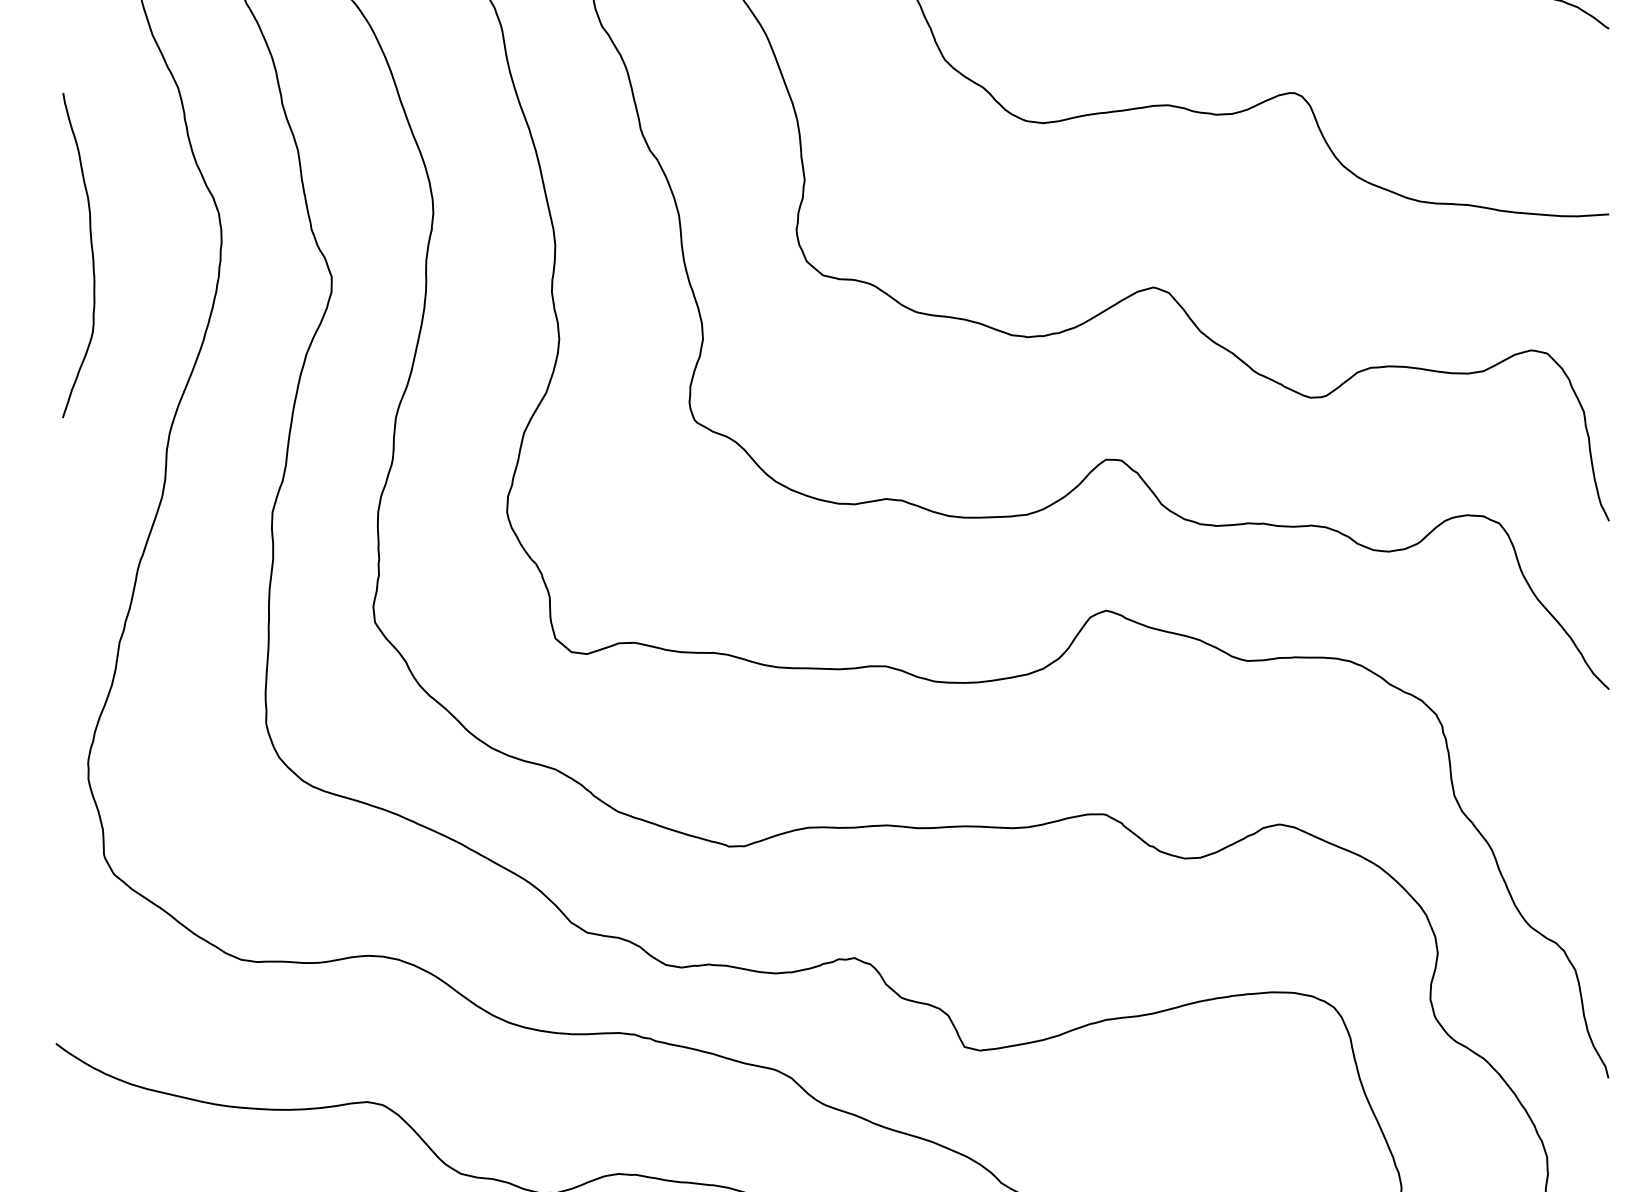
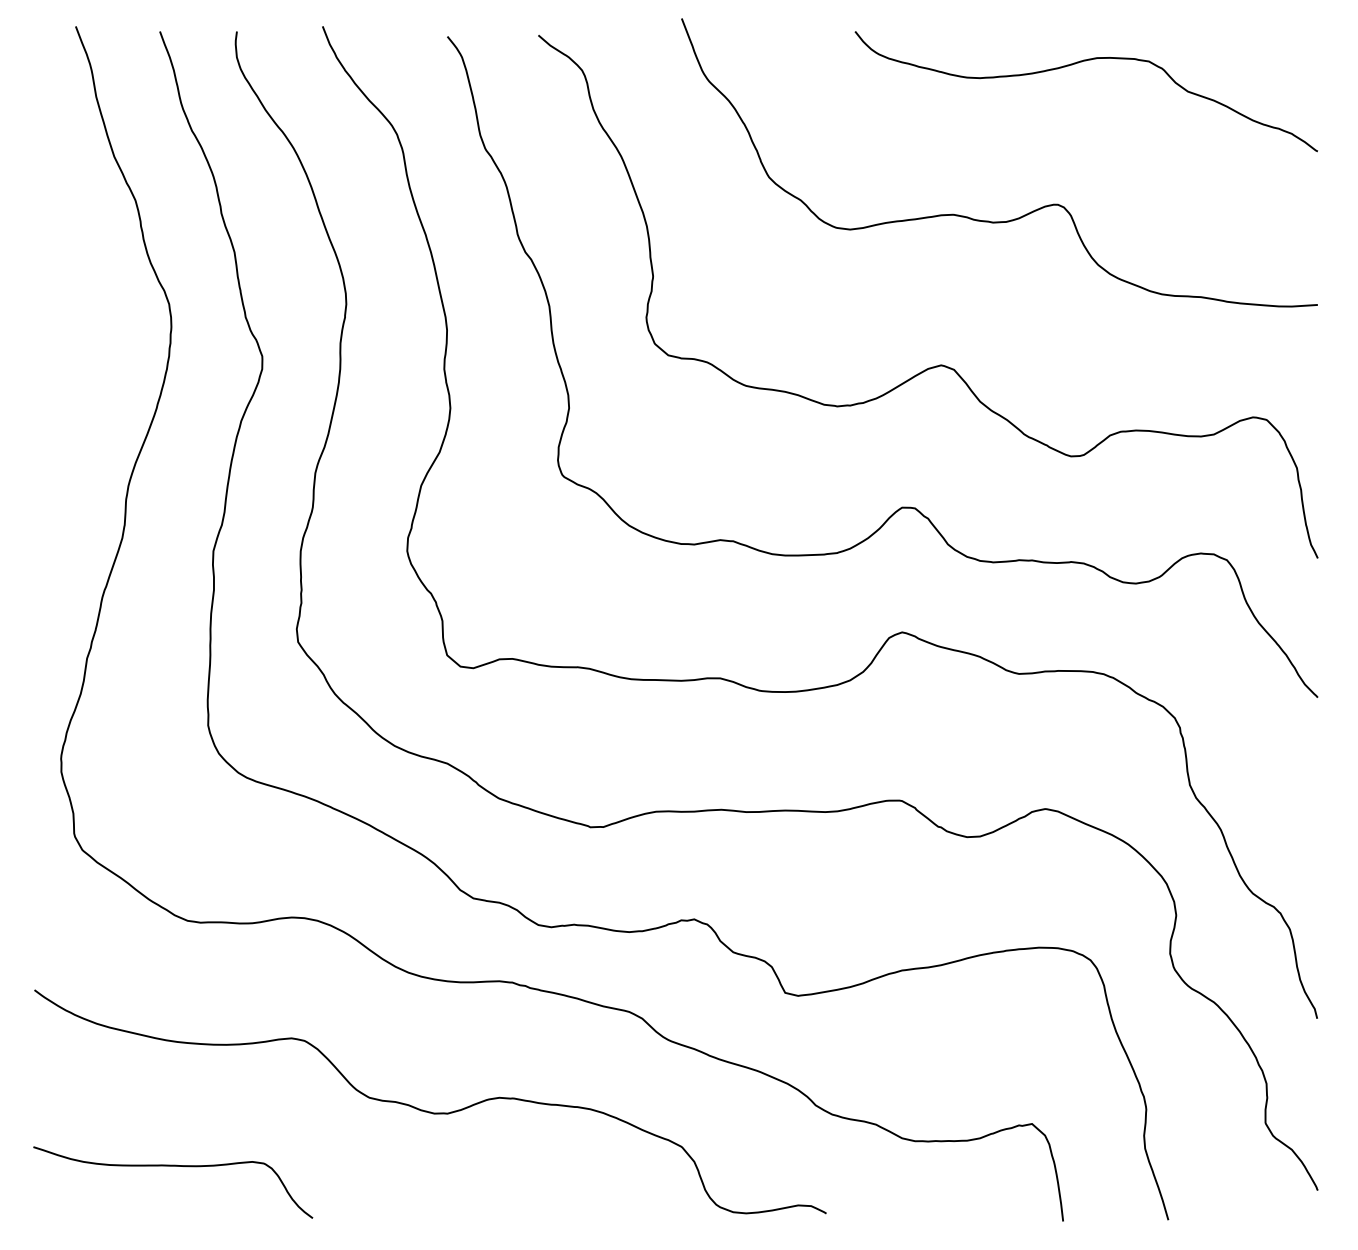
curve: (91, 251) -> (63, 335), removed

